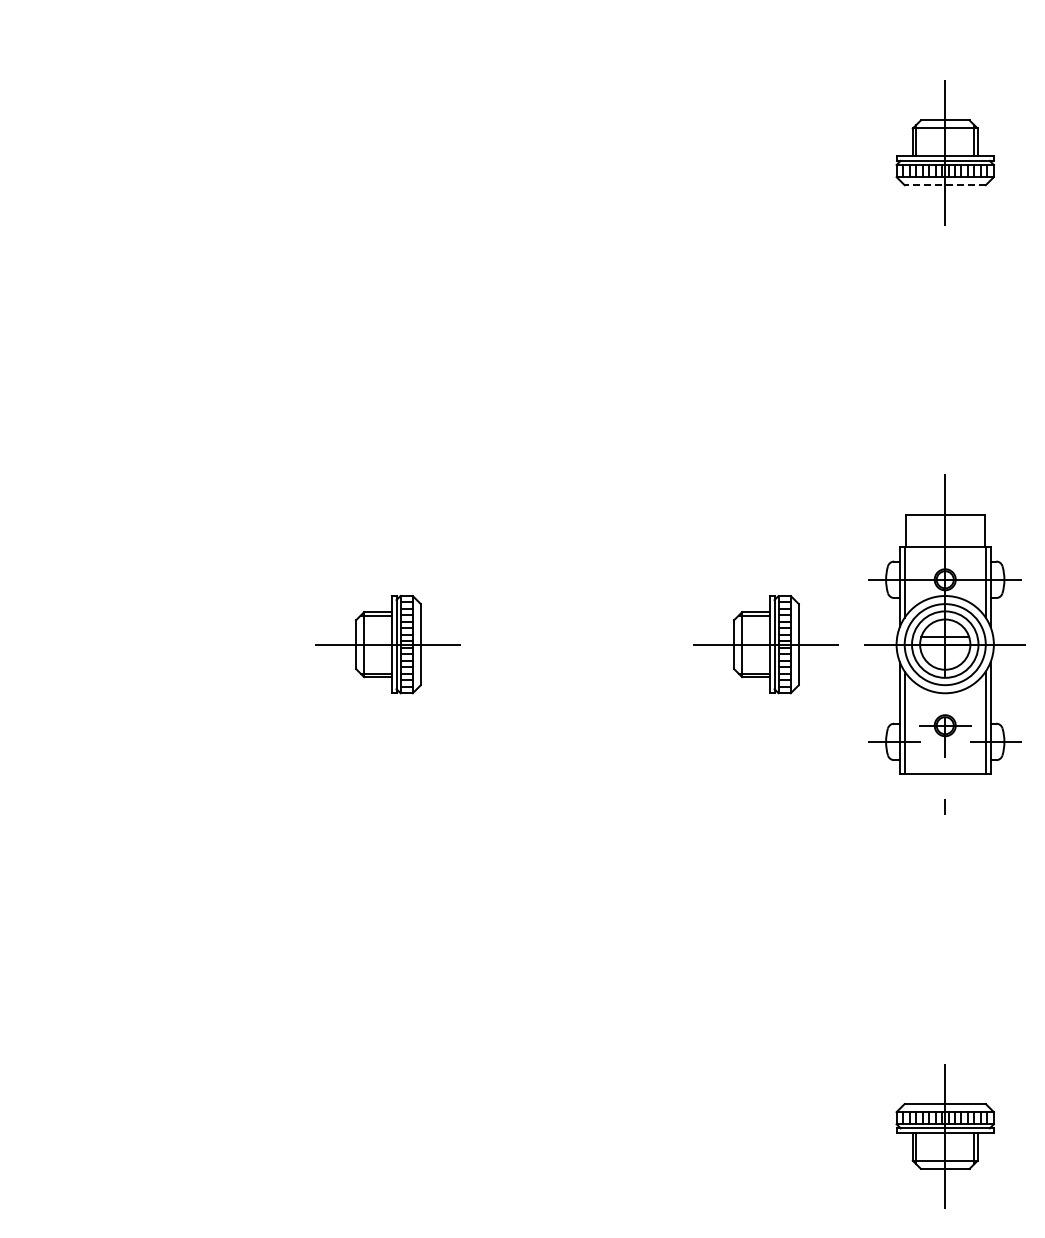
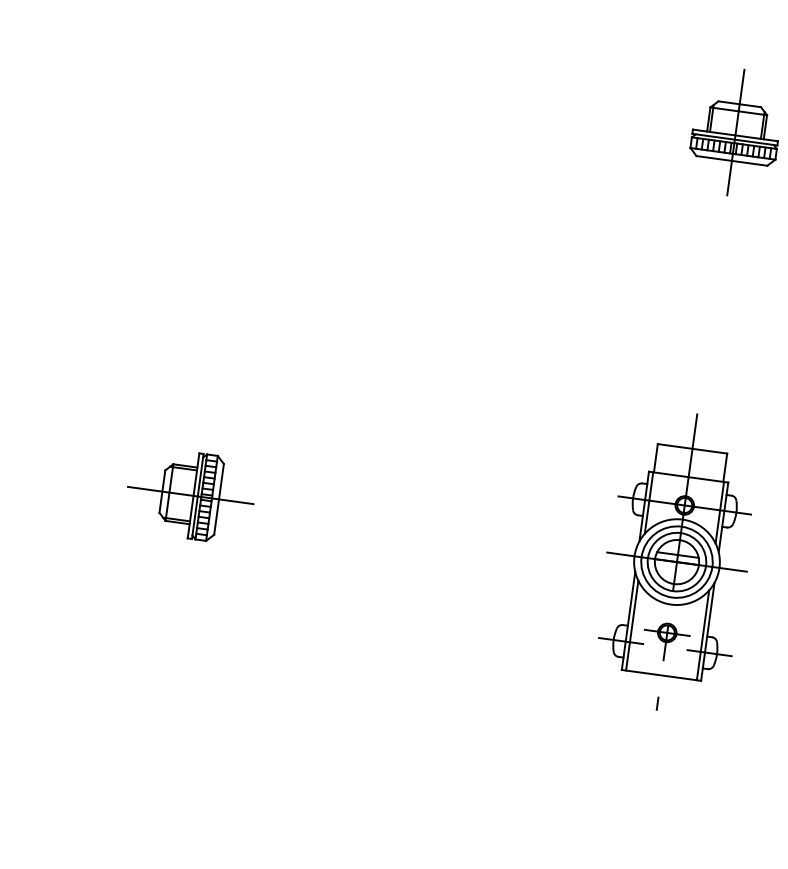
line: (945, 185) -> (732, 161), dashed -> solid
part: (765, 644) -> (520, 540), removed

